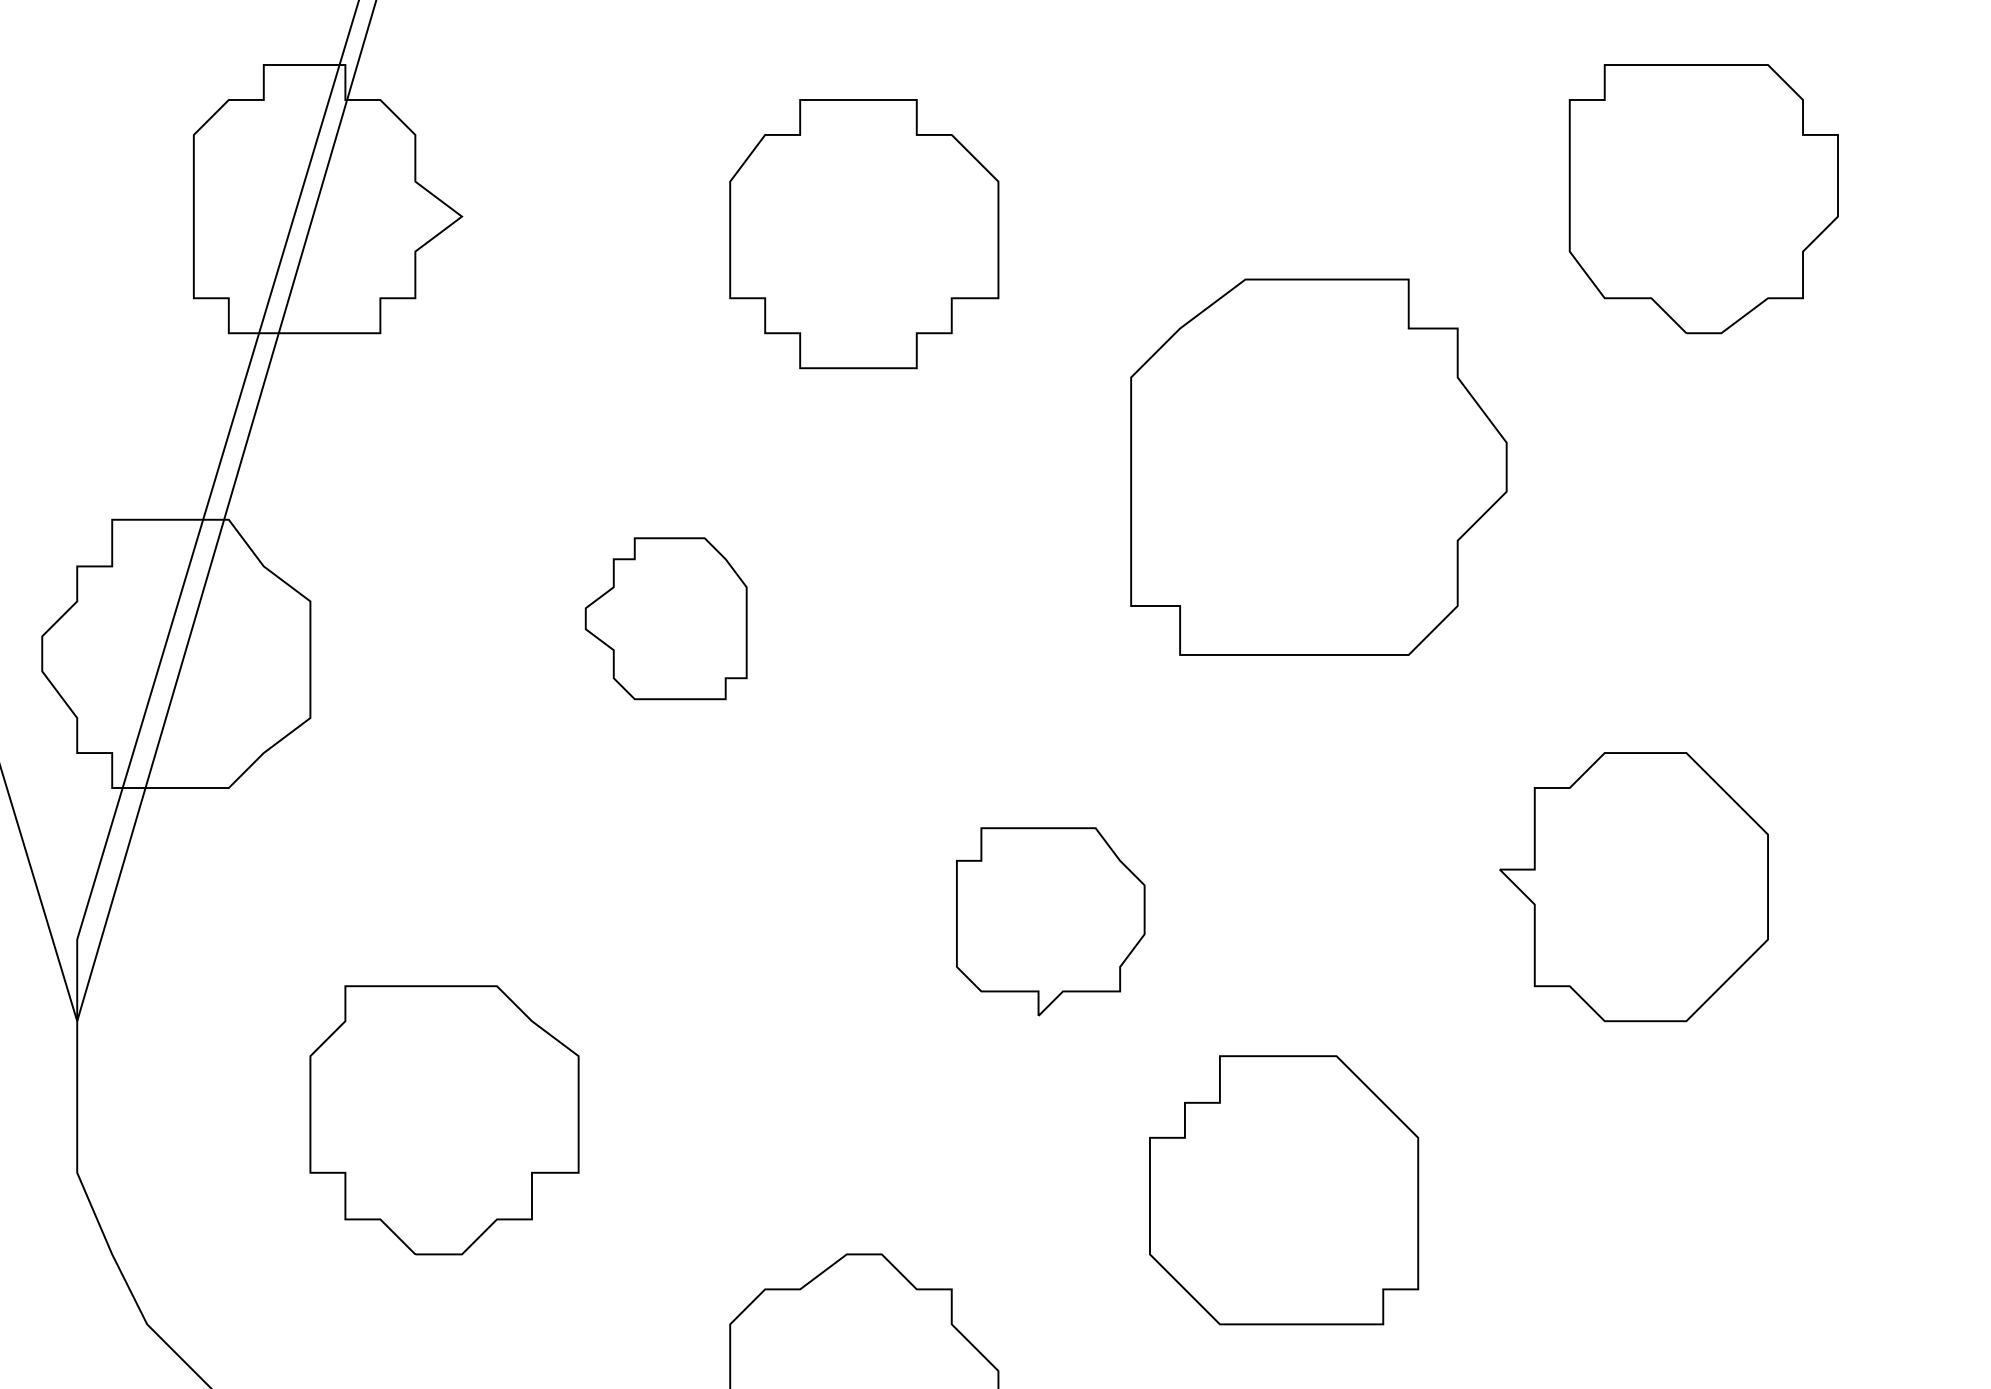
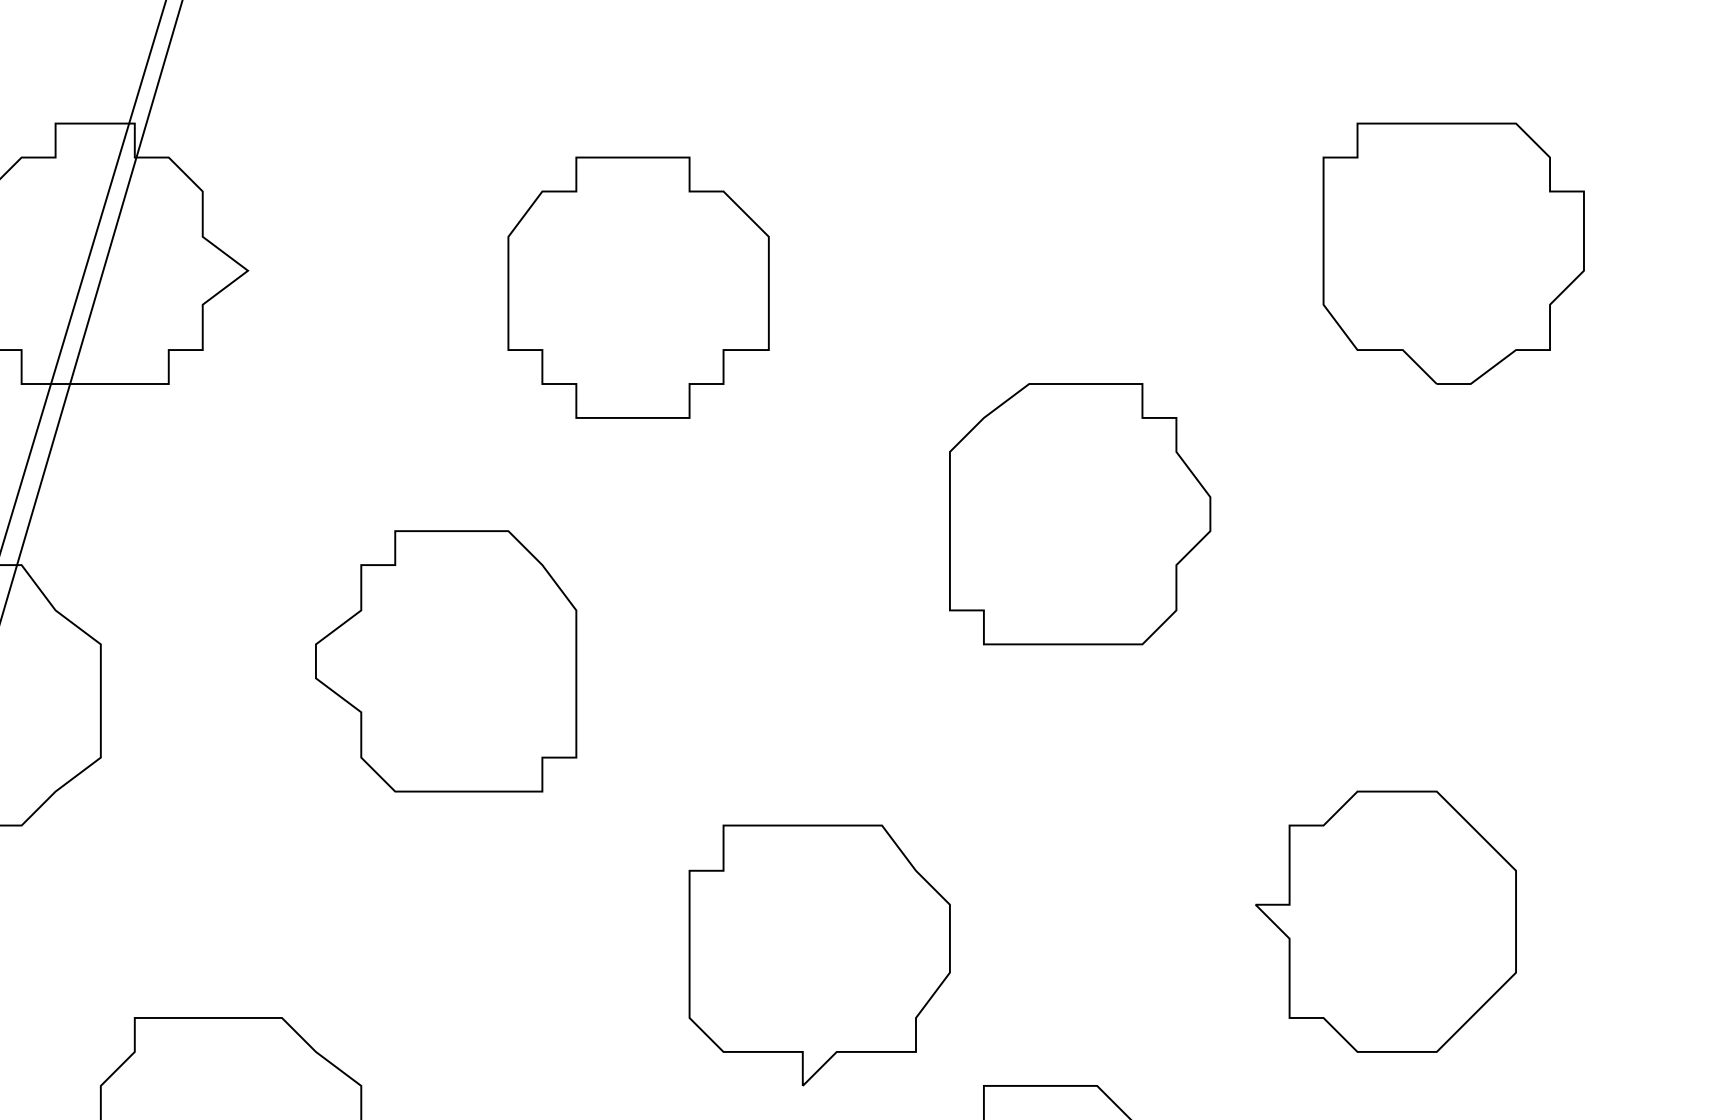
part: (1319, 467) -> (1080, 514), size x0.71
part: (666, 618) -> (446, 660), size x1.67
part: (1050, 921) -> (819, 955), size x1.43

